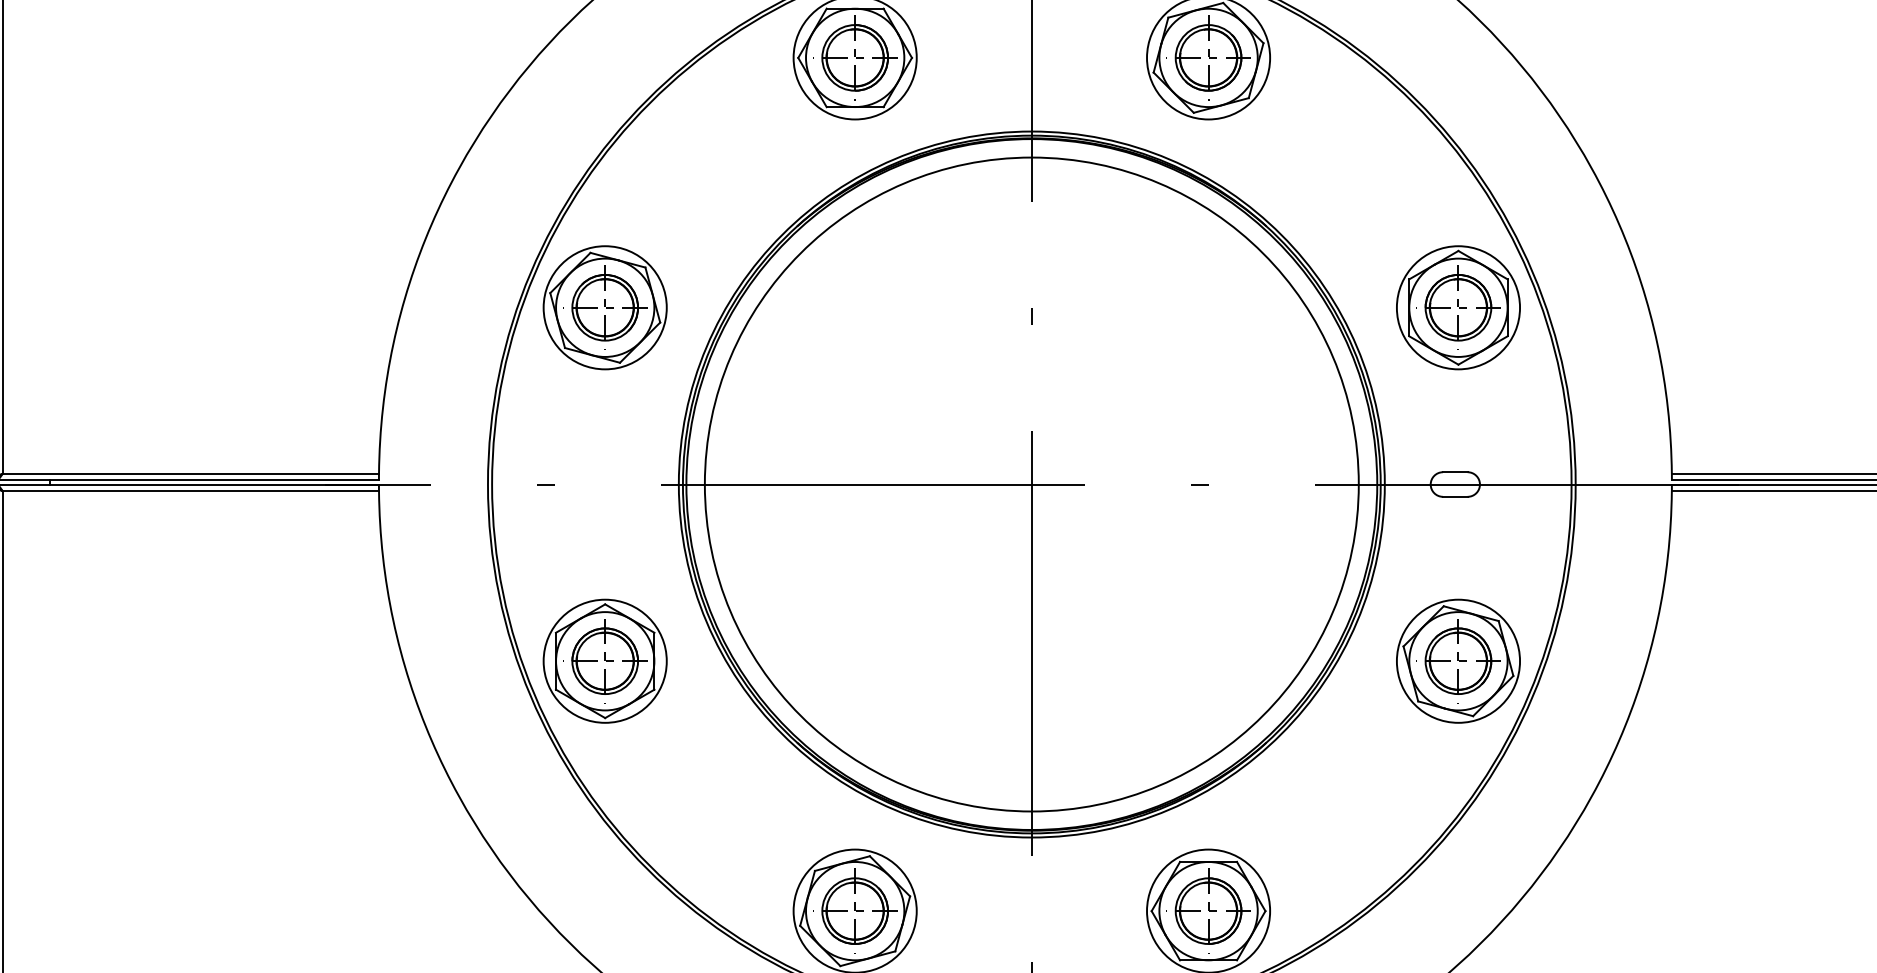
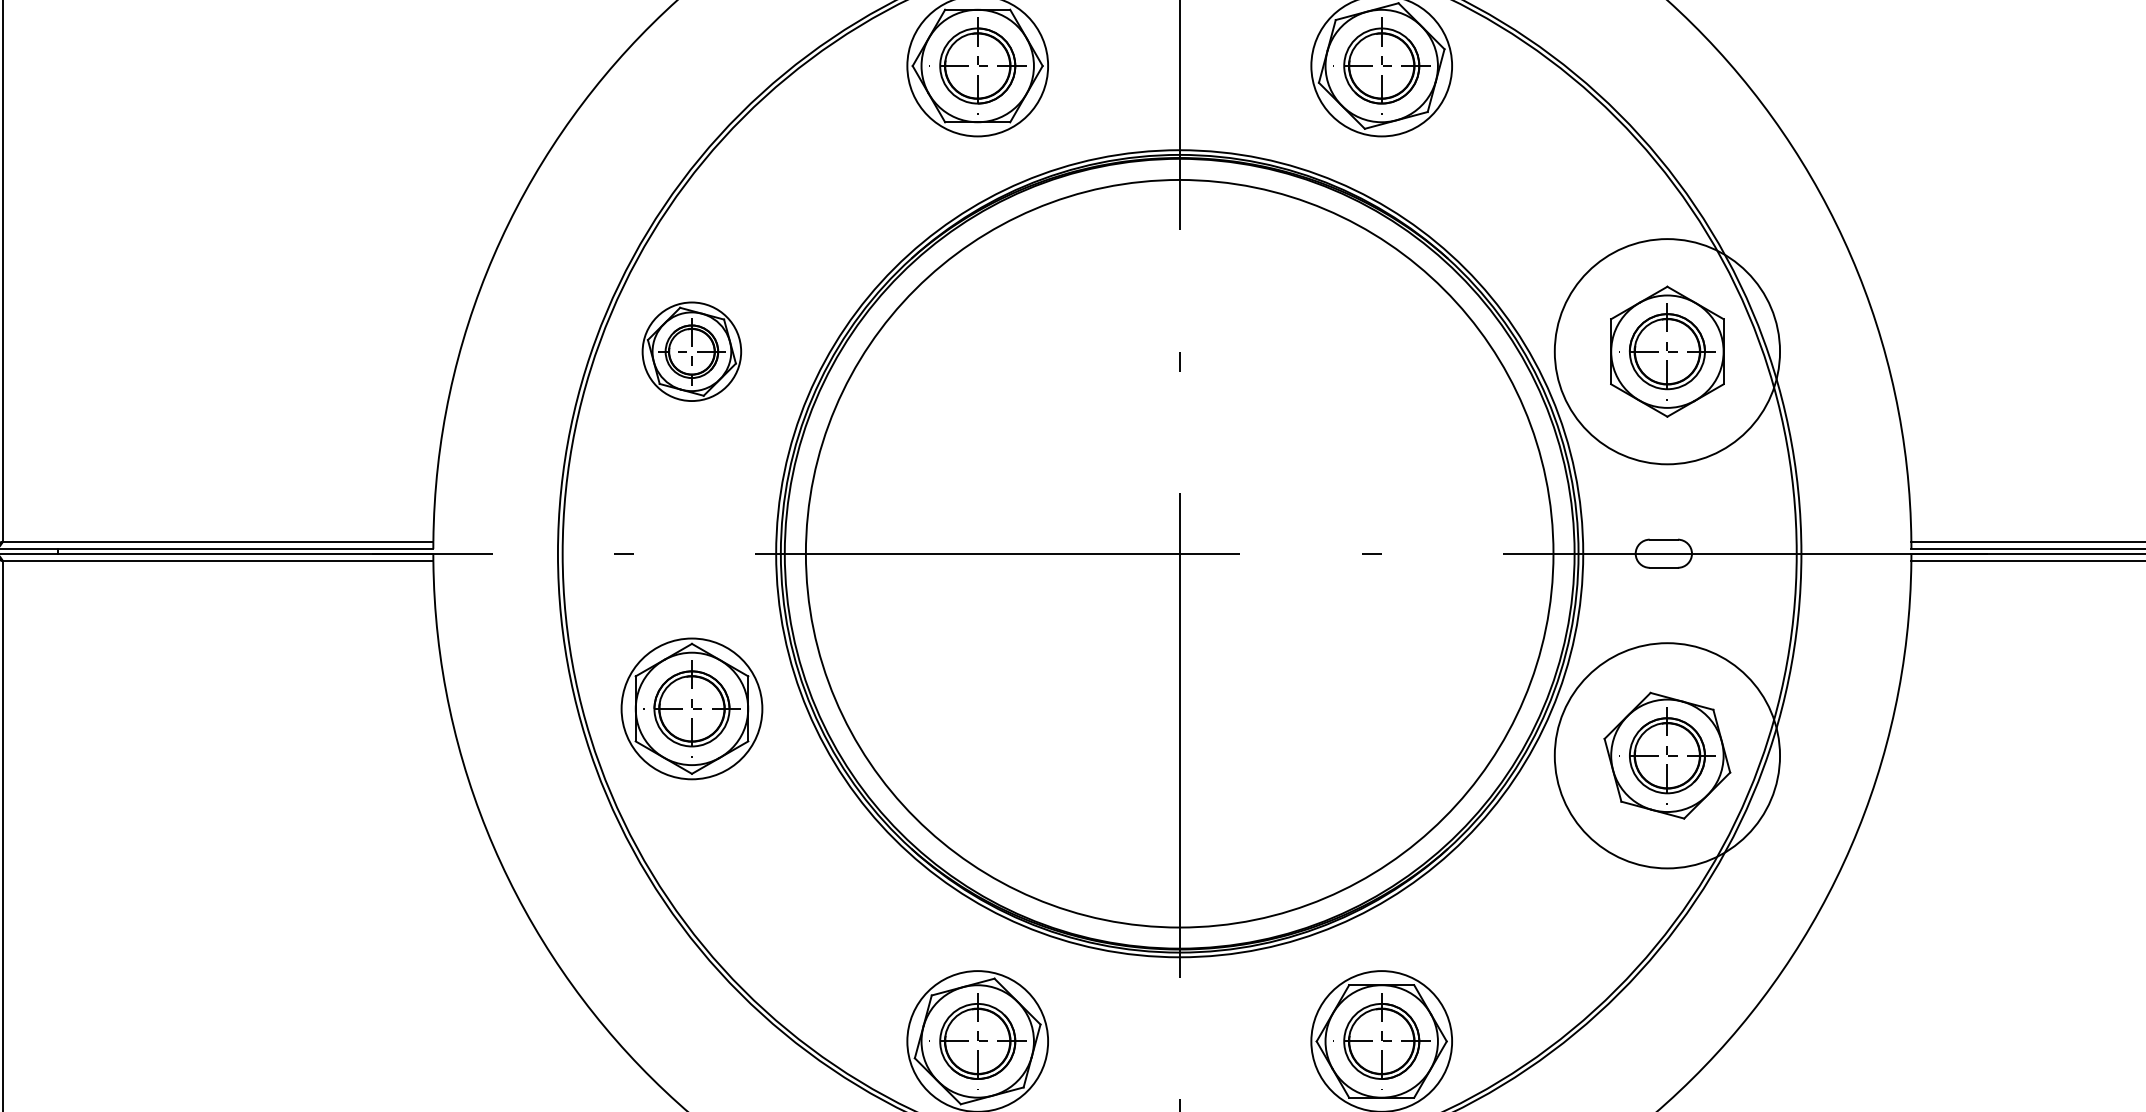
part: (604, 307) -> (691, 351), size x0.7
circle: (1458, 307) -> (1667, 351), size x1.6
part: (604, 660) -> (691, 708), moved
circle: (1458, 660) -> (1667, 754), size x1.6

